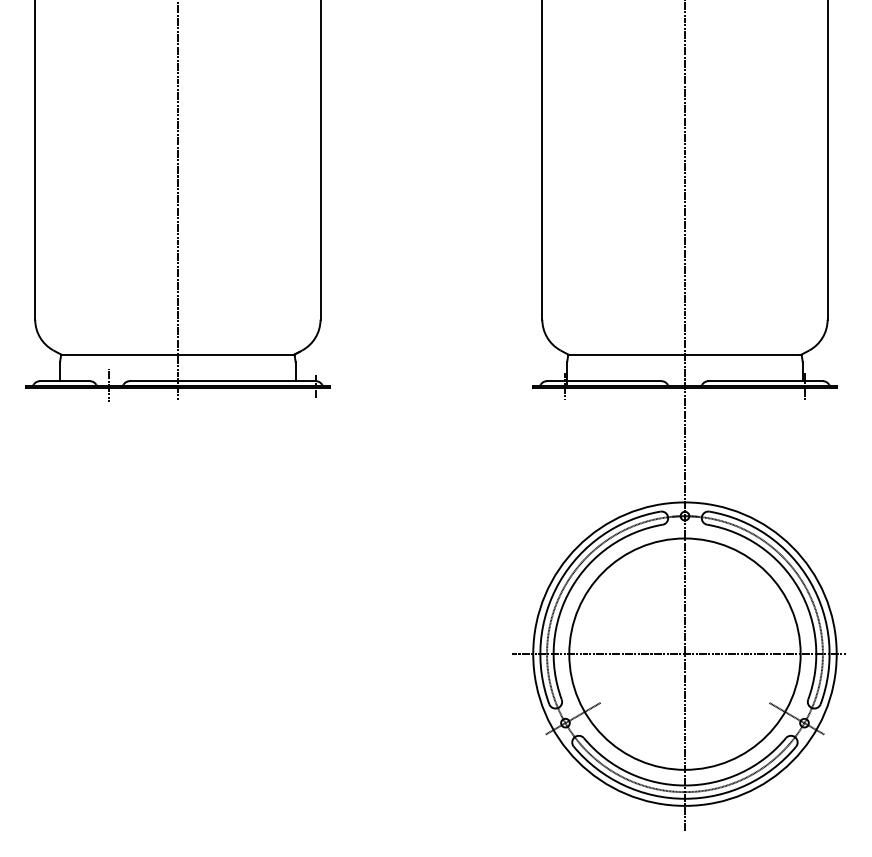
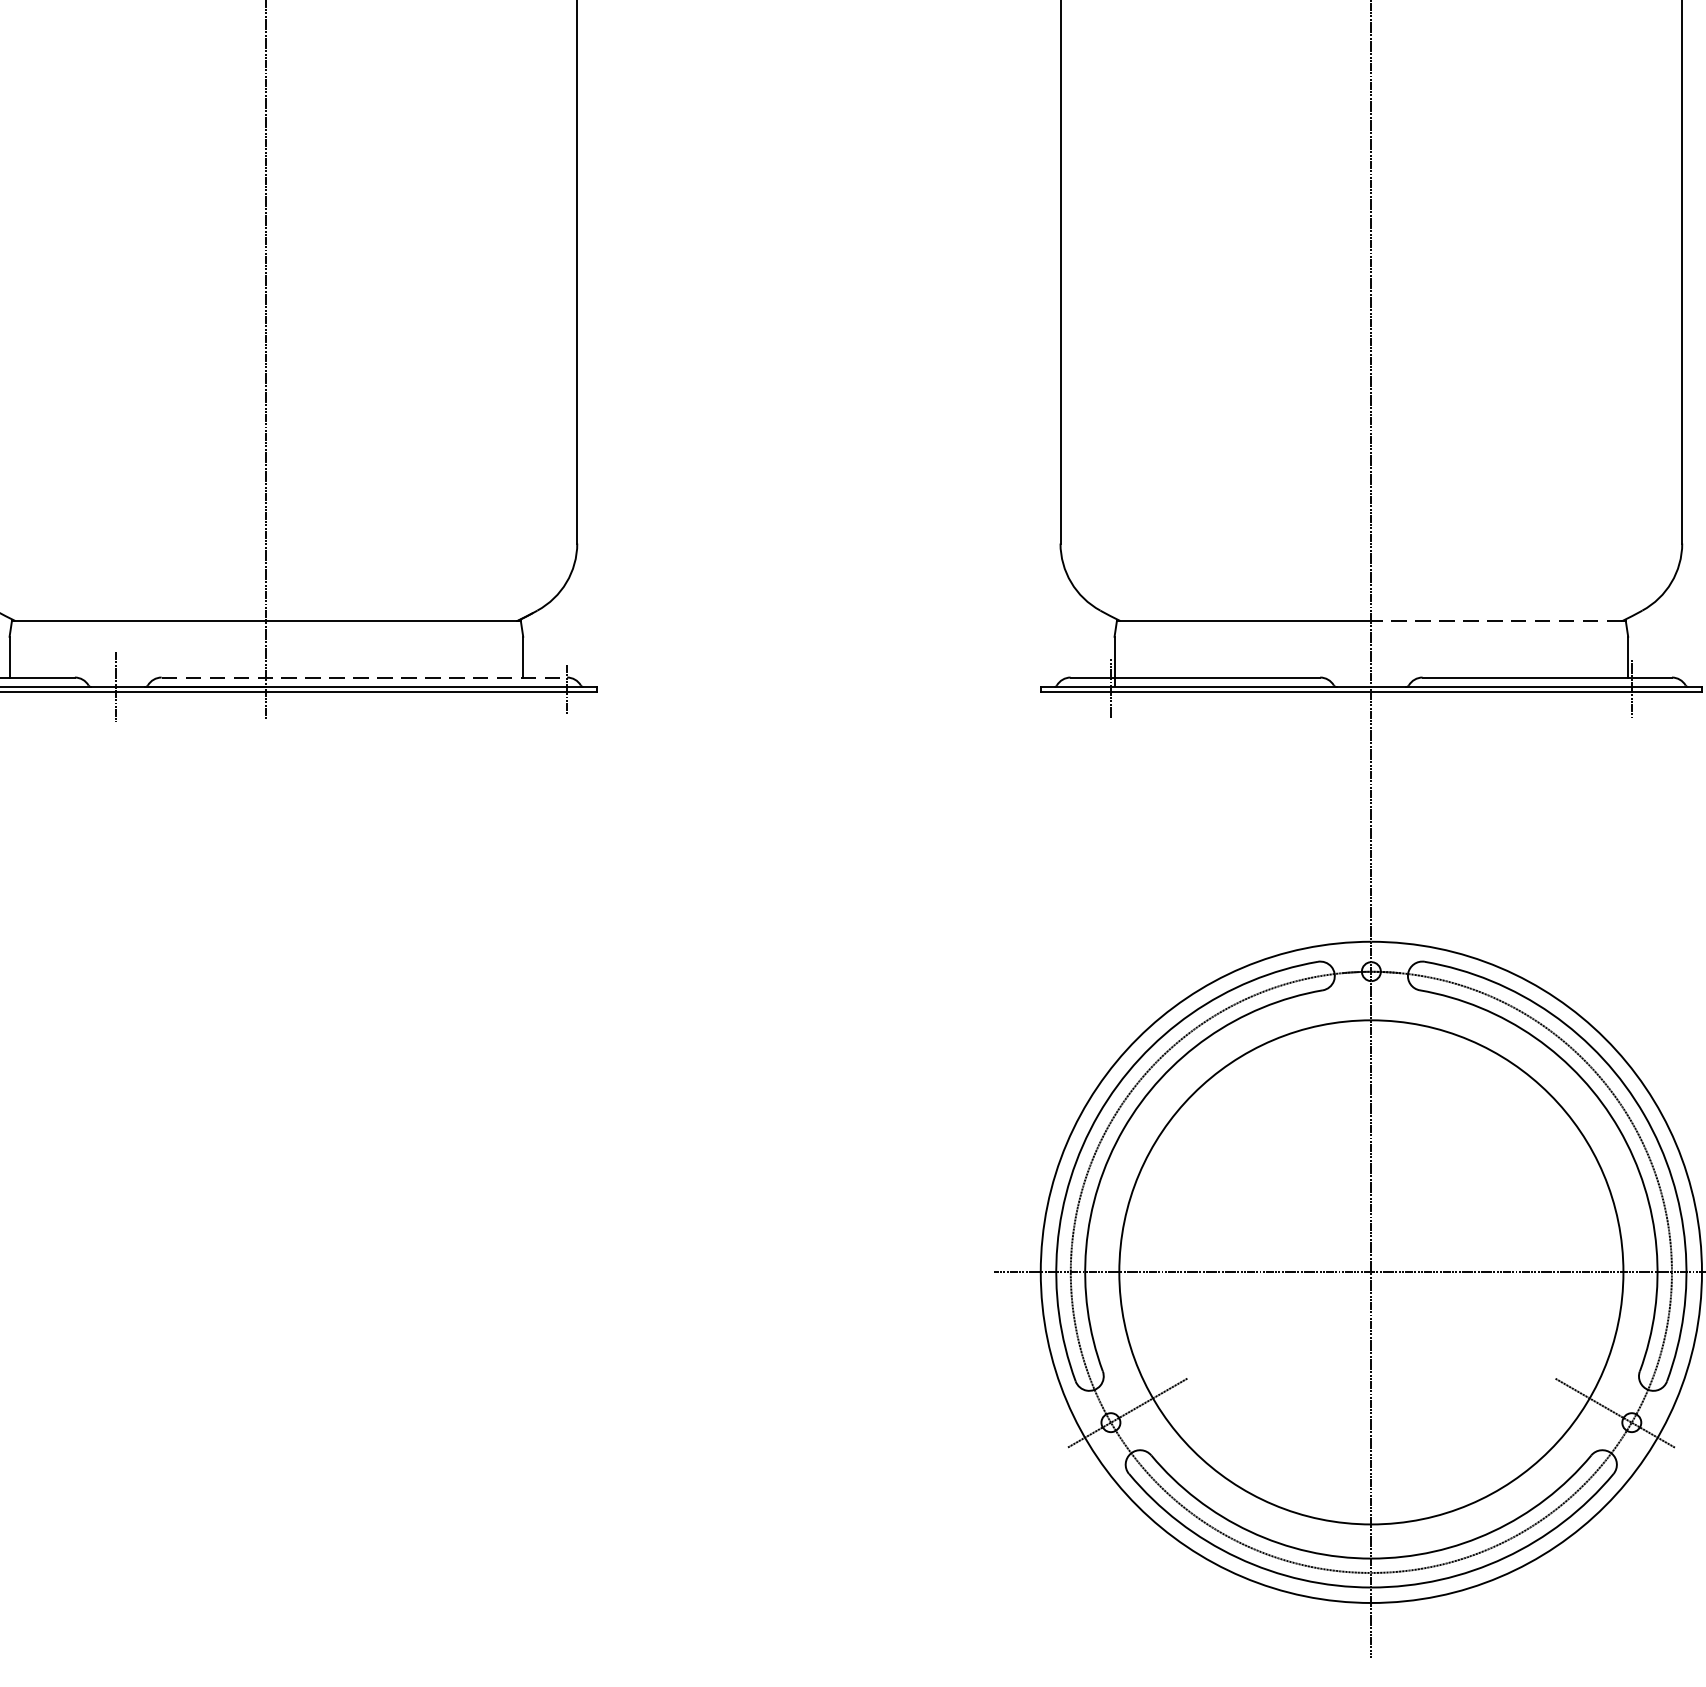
line: (742, 355) -> (1496, 621), solid -> dashed
line: (223, 381) -> (365, 678), solid -> dashed

